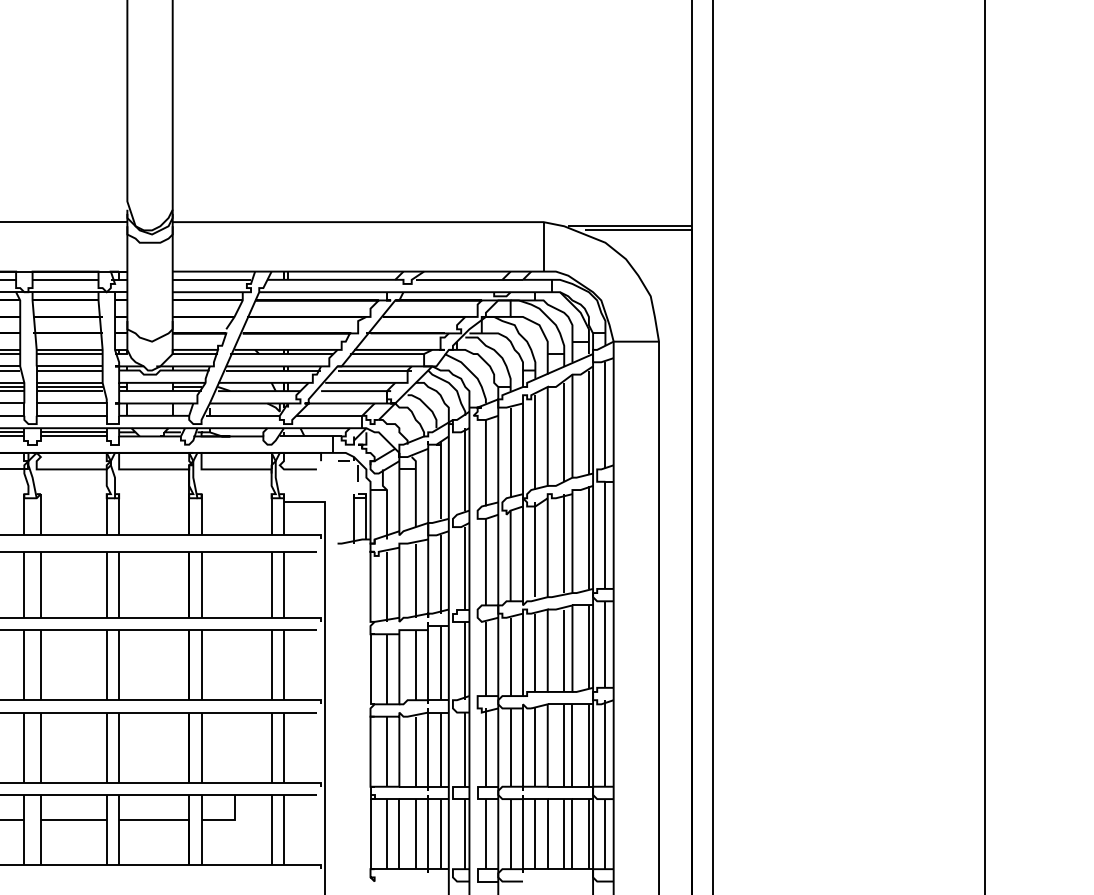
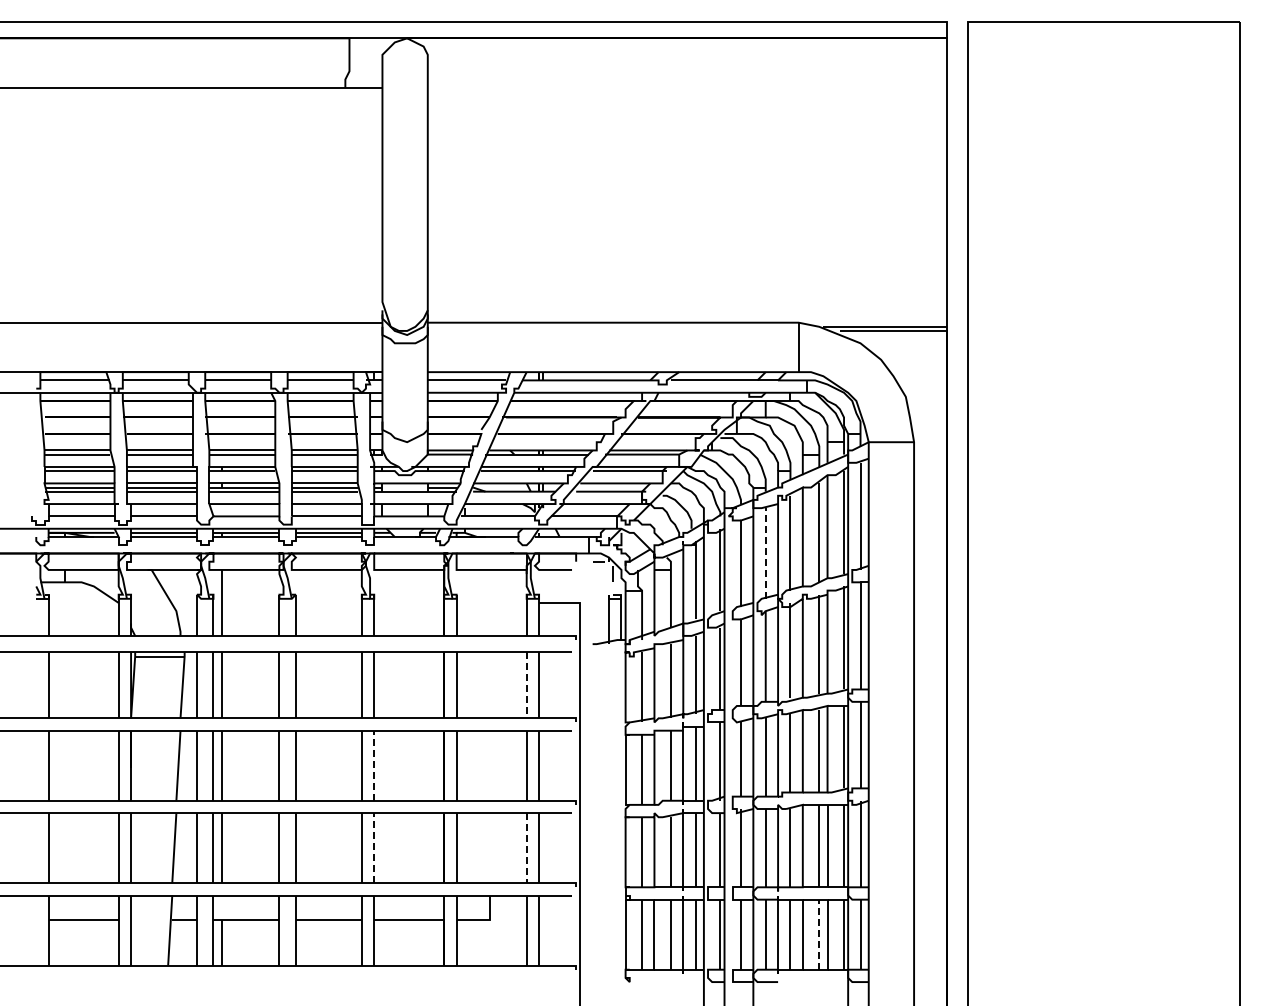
line: (510, 451) -> (765, 552), solid -> dashed
line: (271, 584) -> (526, 685), solid -> dashed
line: (119, 664) -> (374, 765), solid -> dashed
line: (119, 746) -> (374, 847), solid -> dashed
line: (271, 747) -> (526, 848), solid -> dashed
line: (564, 833) -> (819, 934), solid -> dashed

